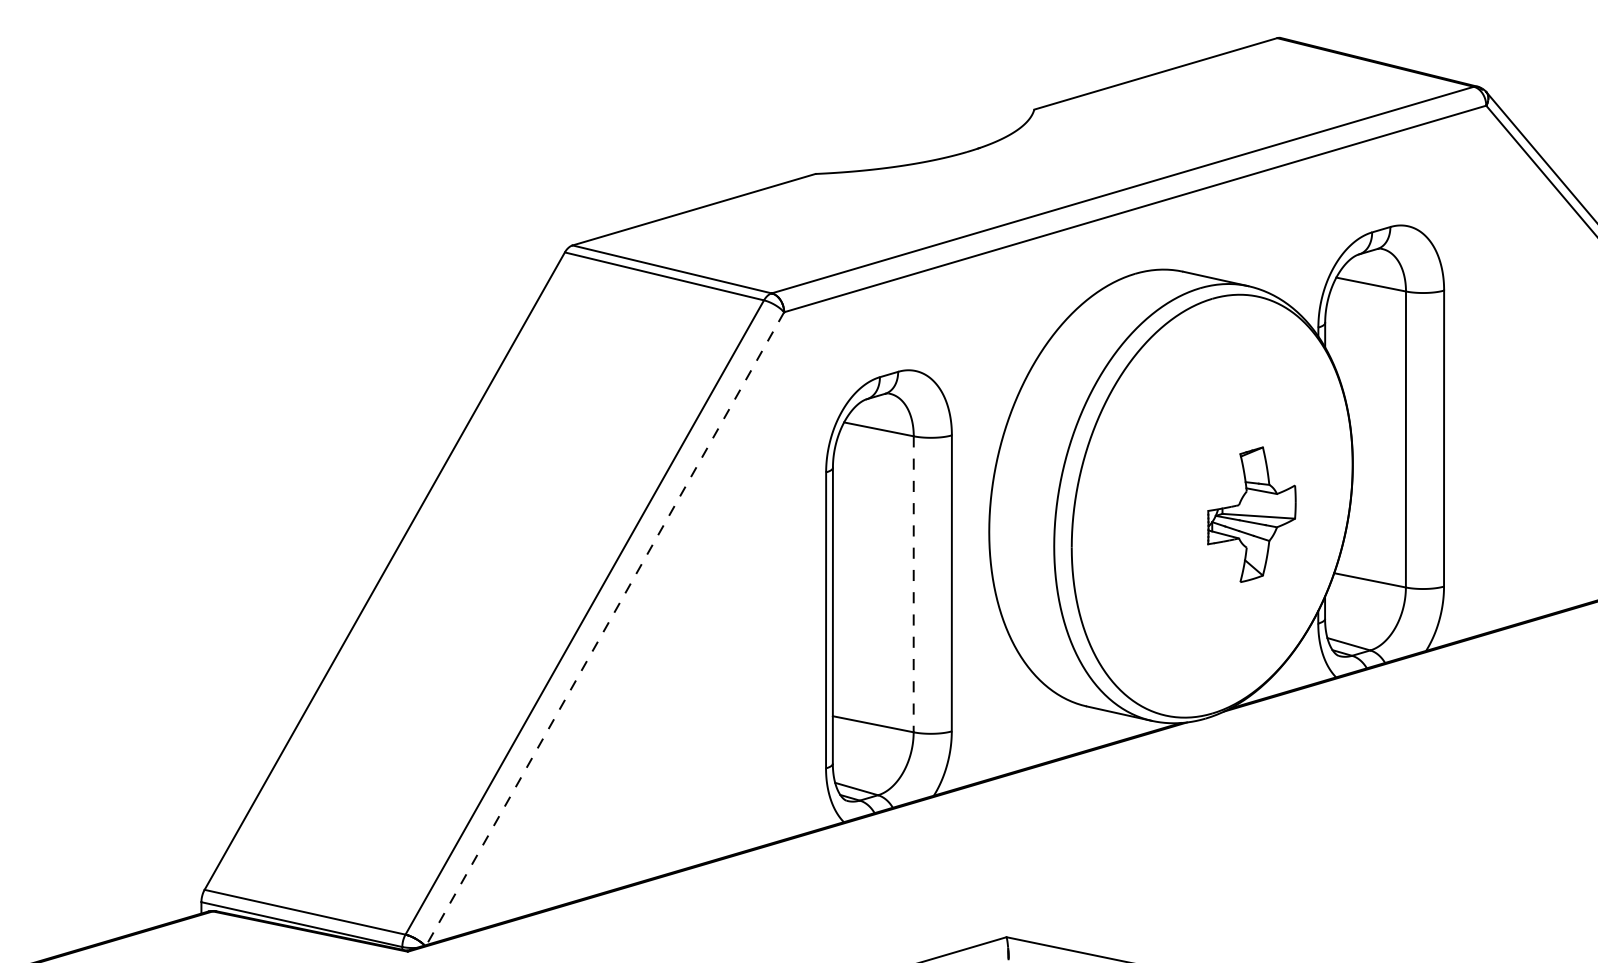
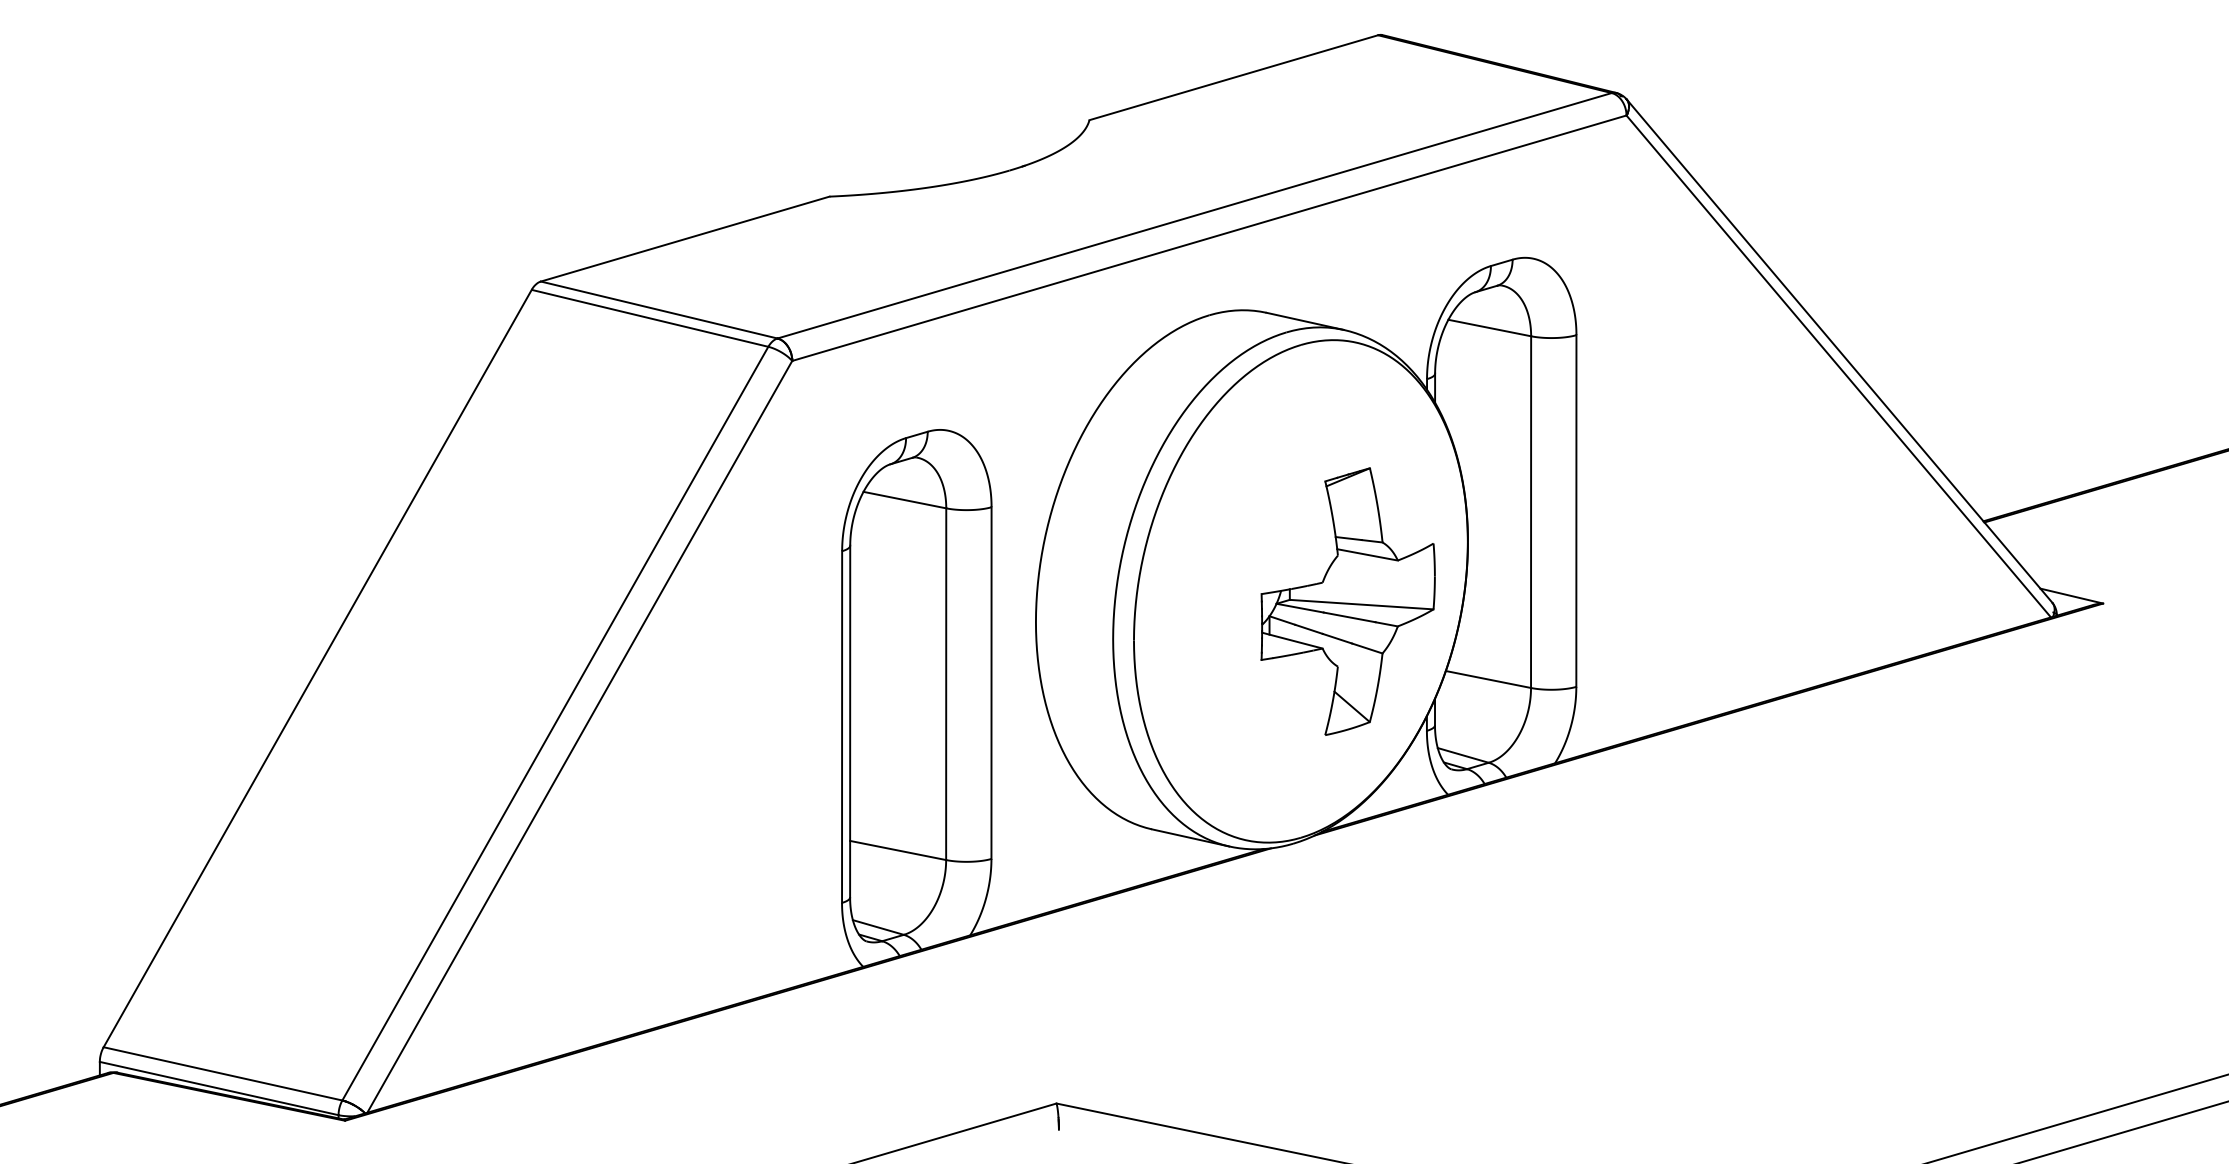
part: (1251, 514) -> (1347, 601), size x1.67
line: (913, 584) -> (946, 684), dashed -> solid
line: (605, 628) -> (579, 736), dashed -> solid

